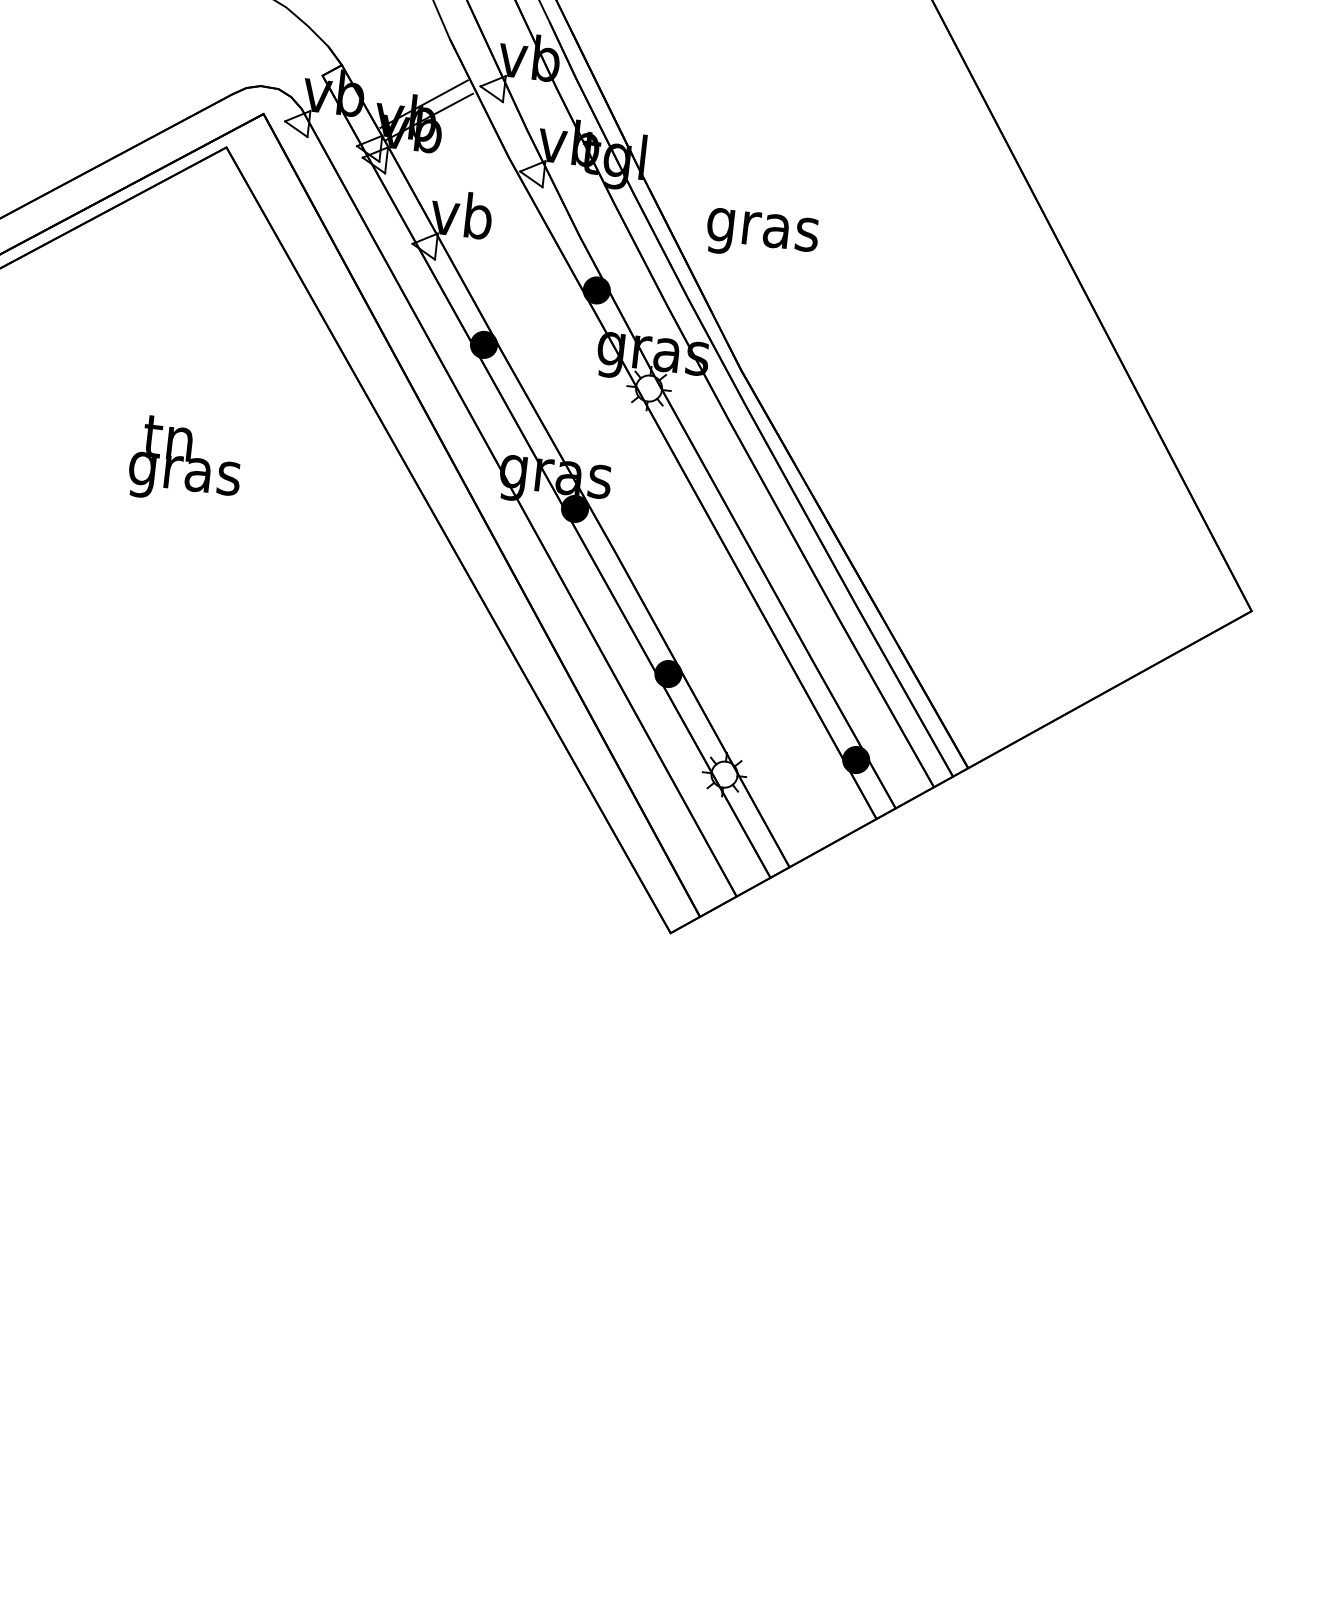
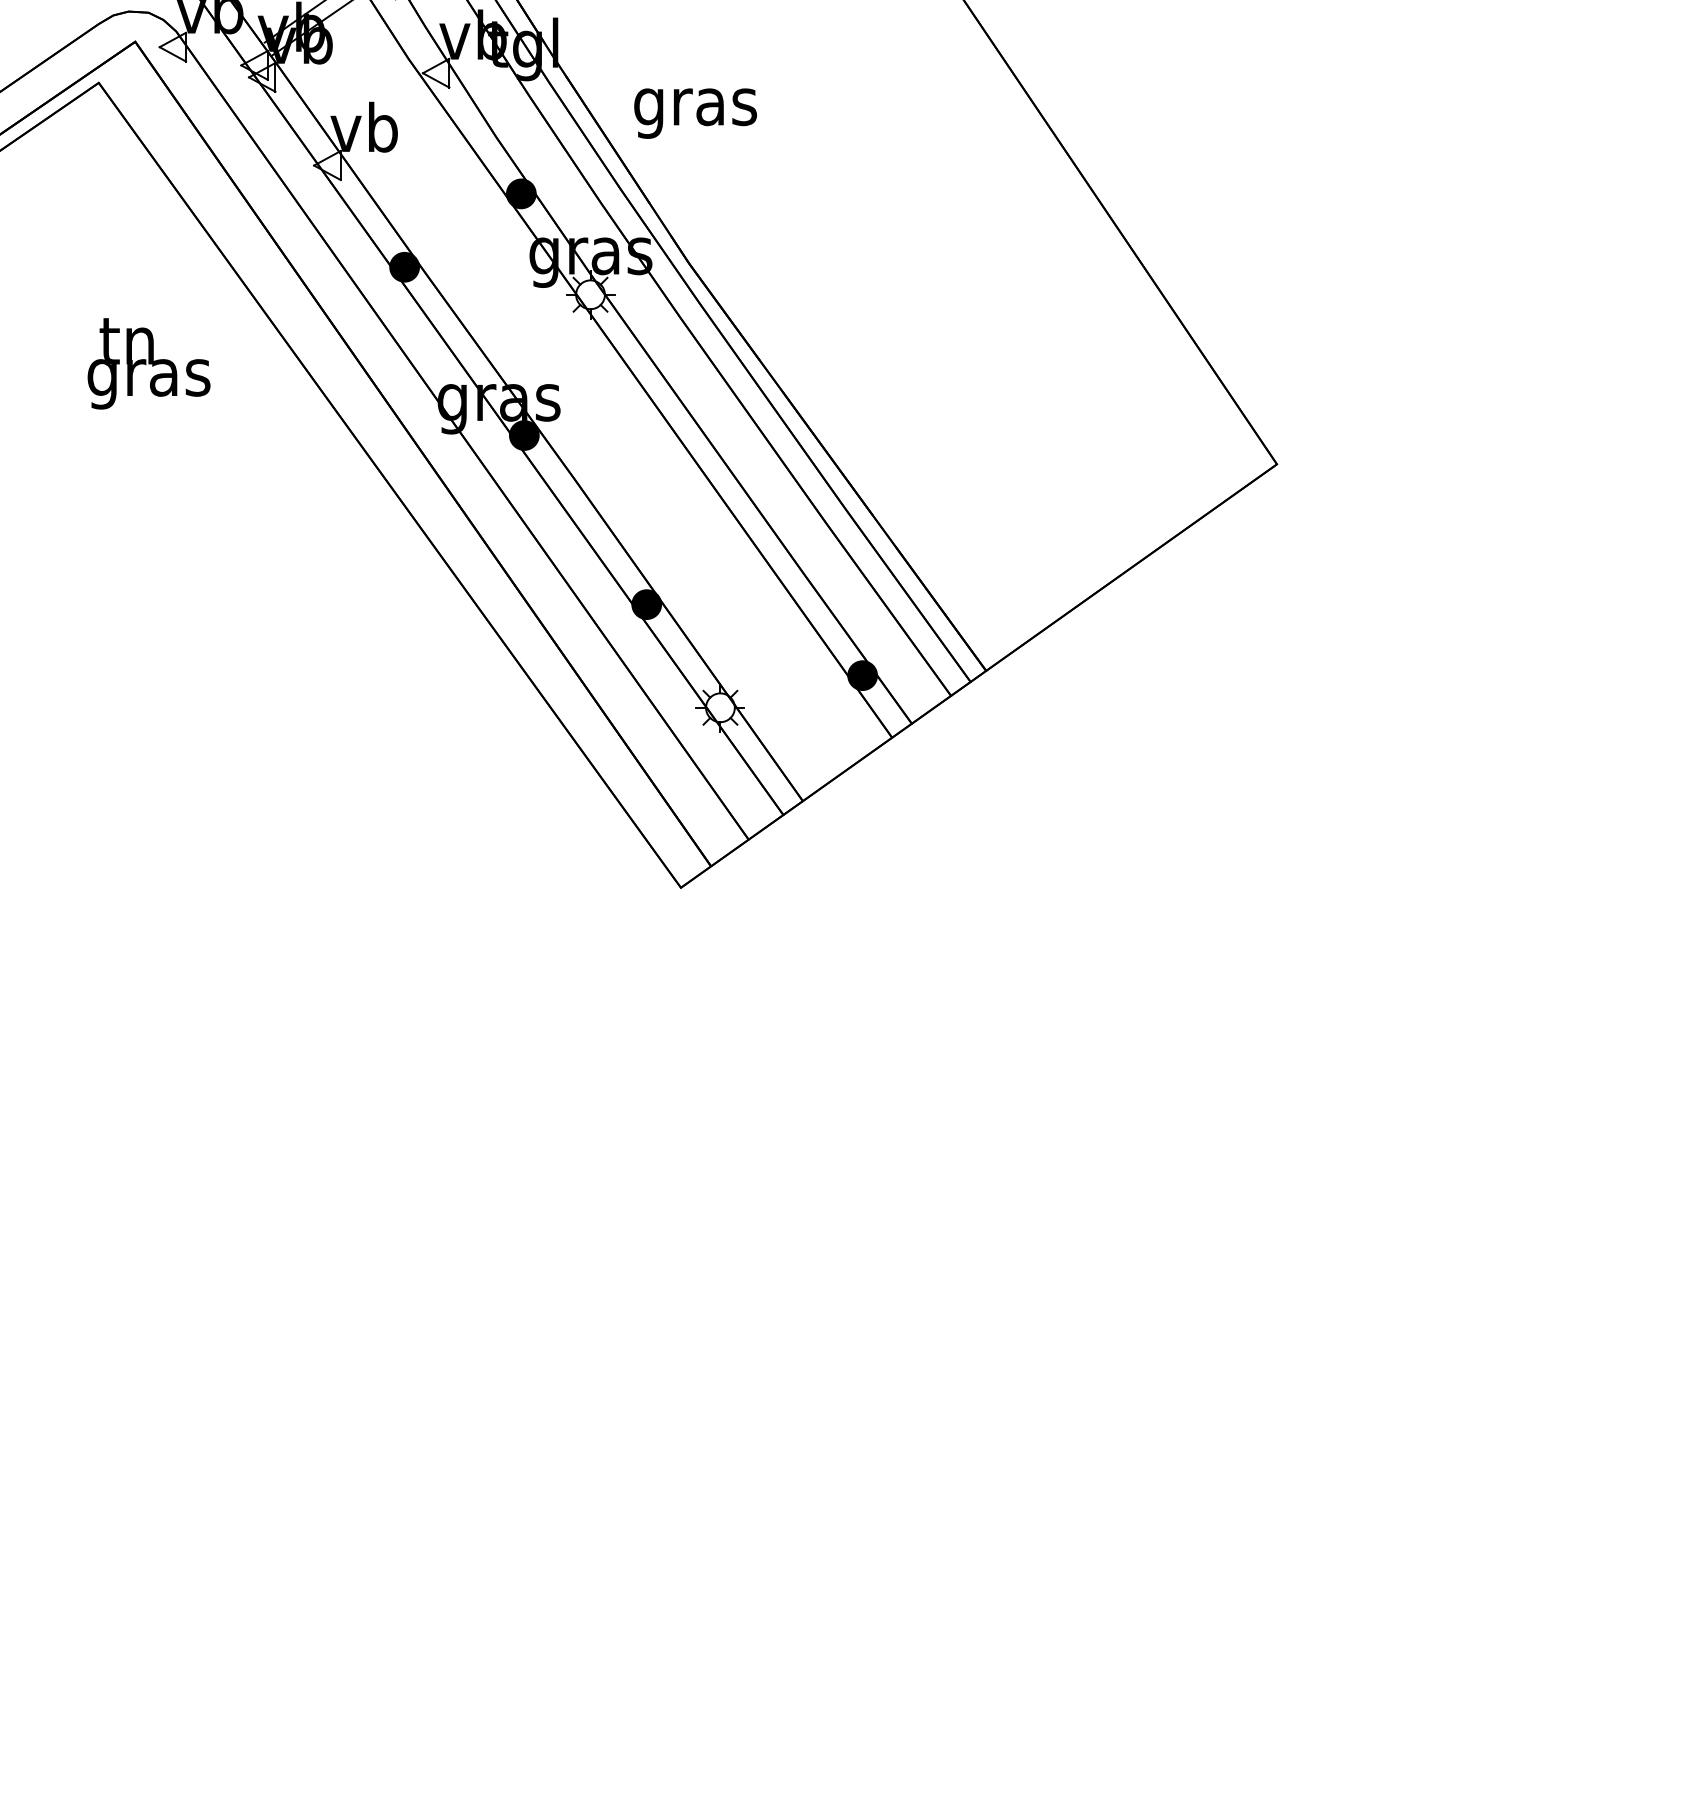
text: (185, 460) -> (148, 363), moved

